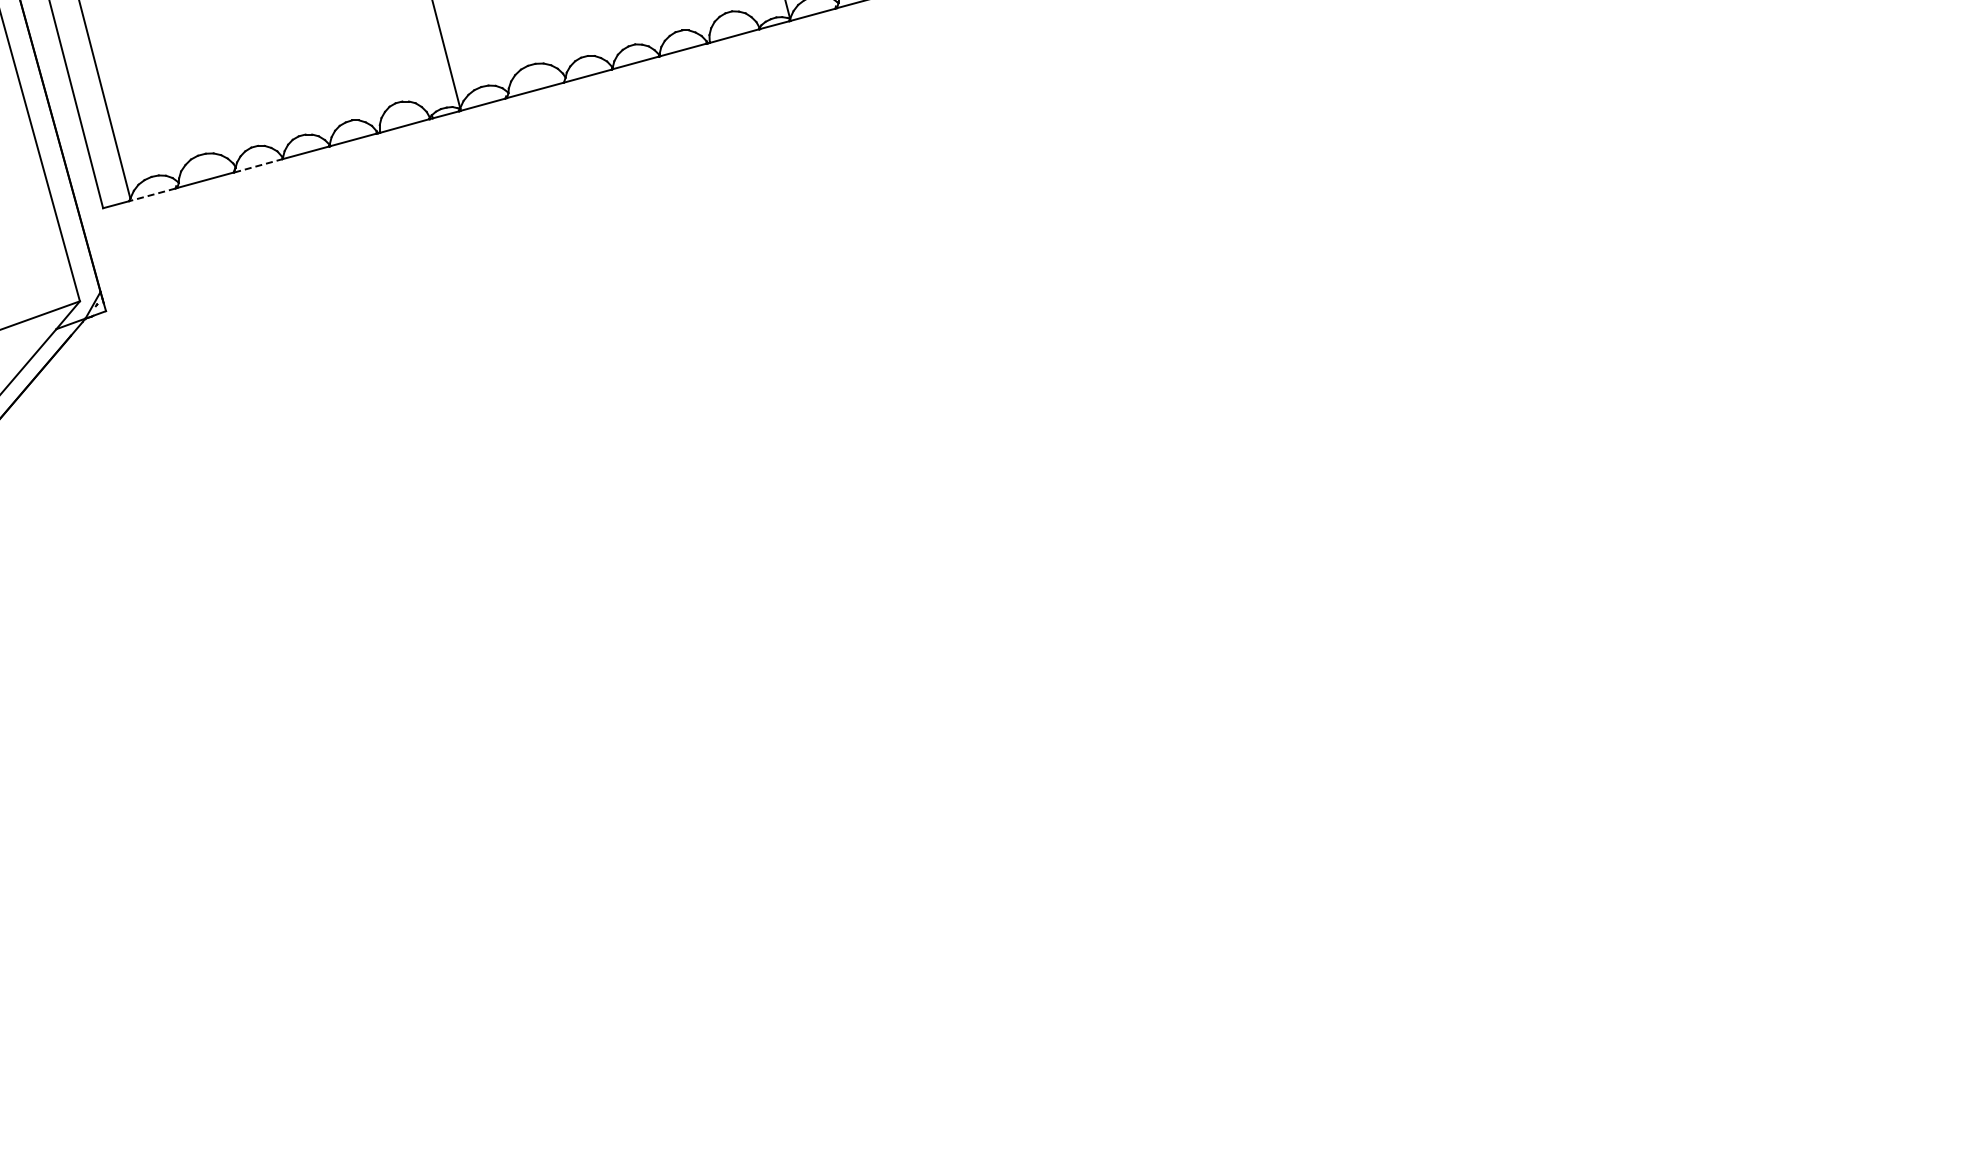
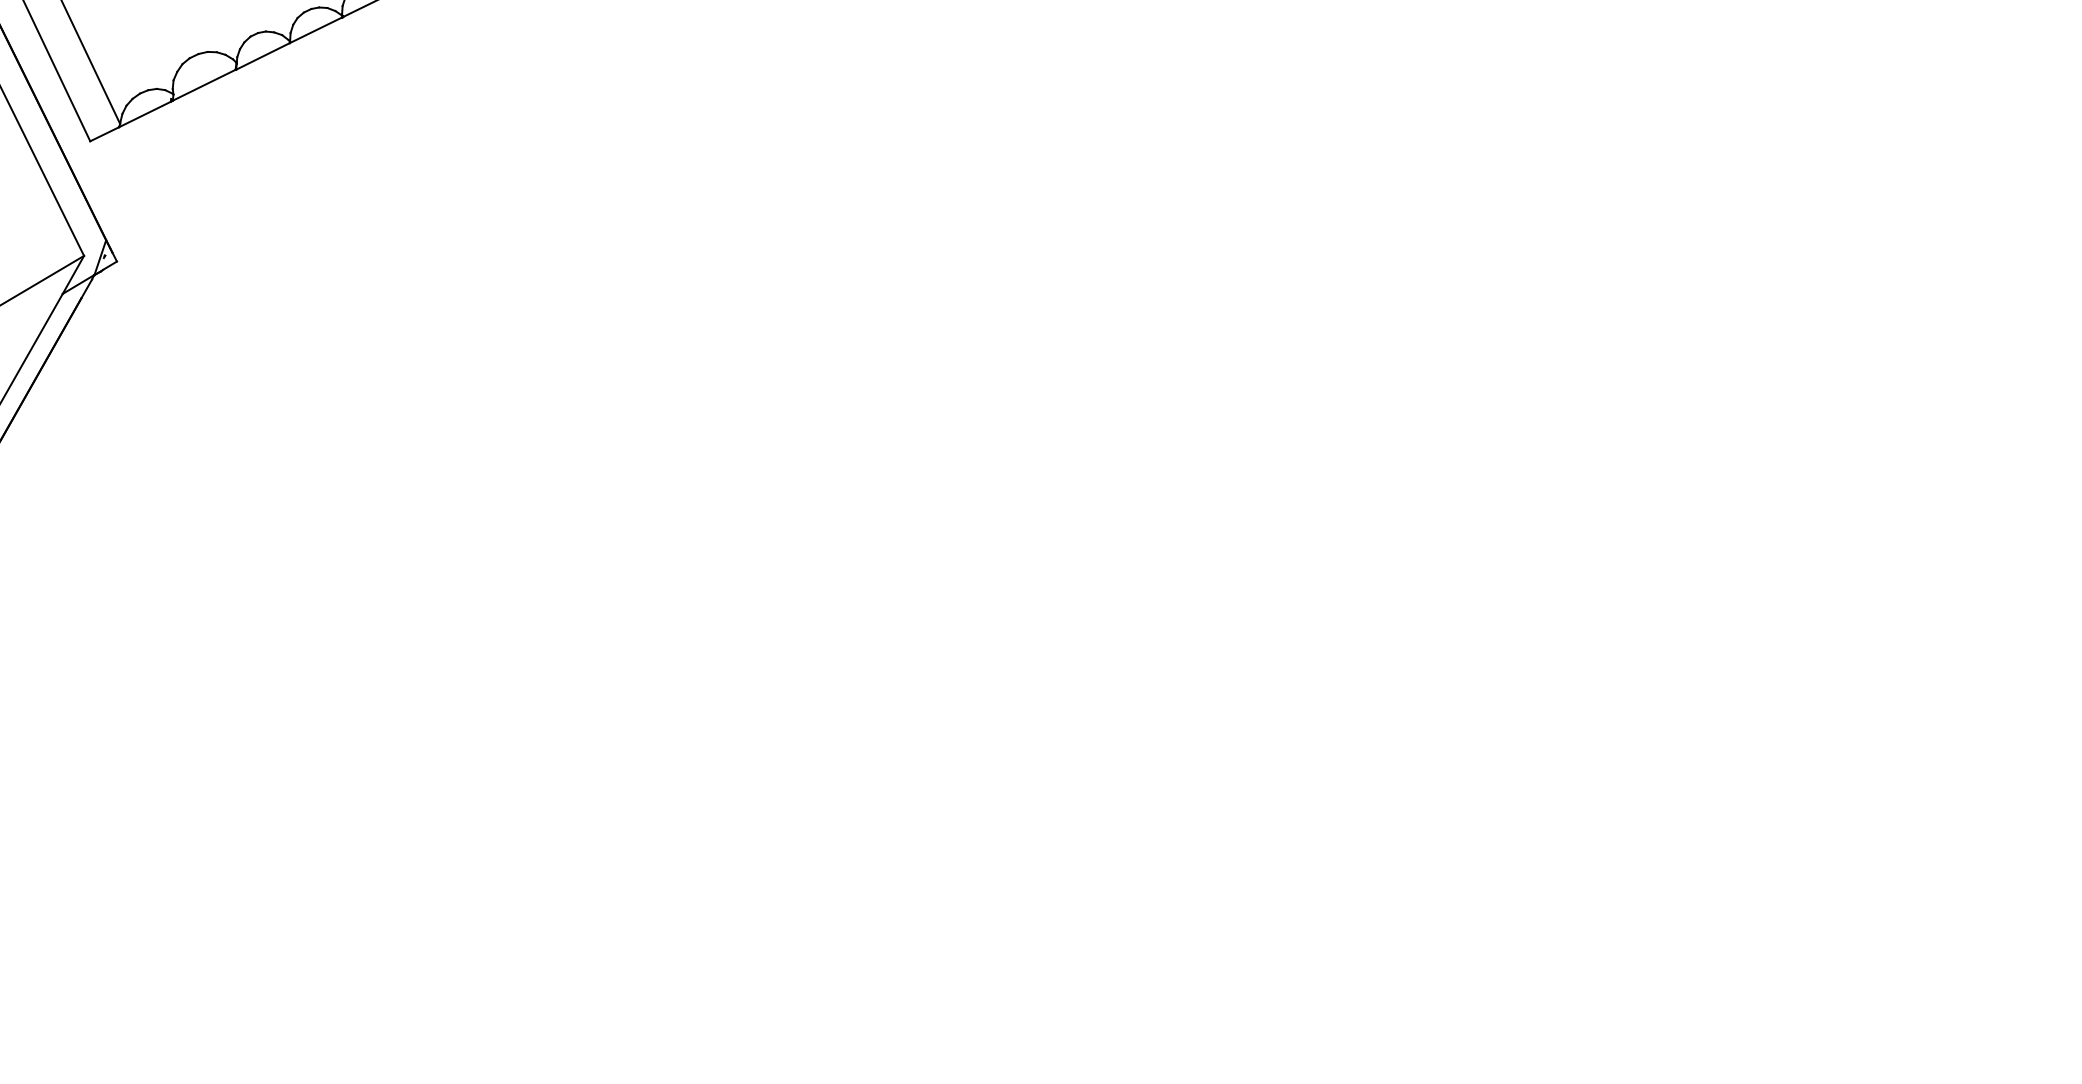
line: (258, 165) -> (263, 55), dashed -> solid
line: (151, 195) -> (144, 115), dashed -> solid

